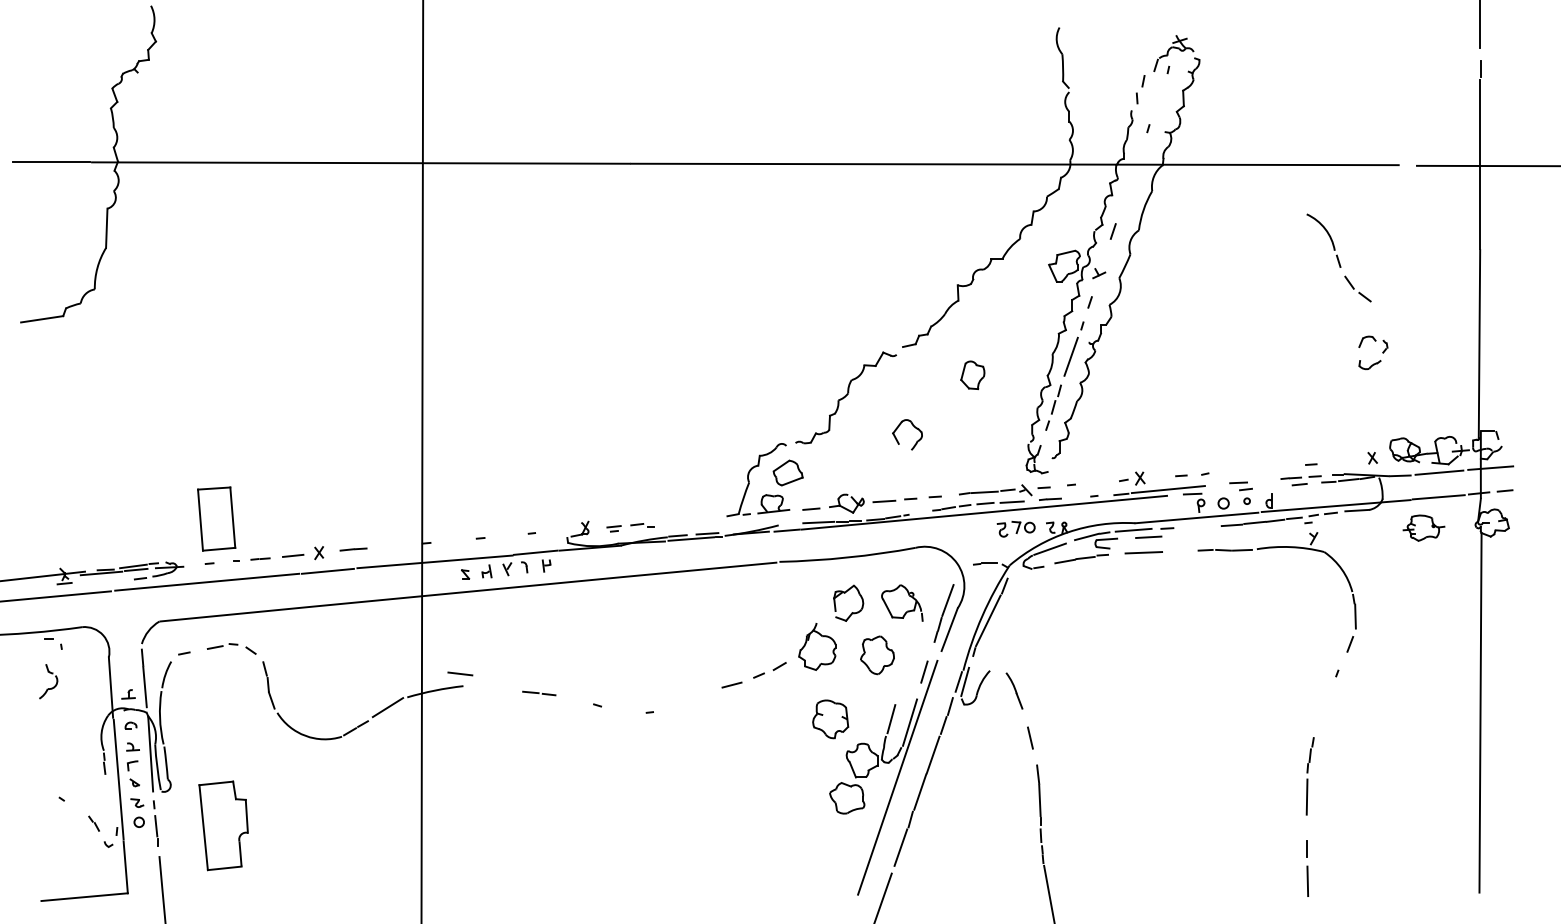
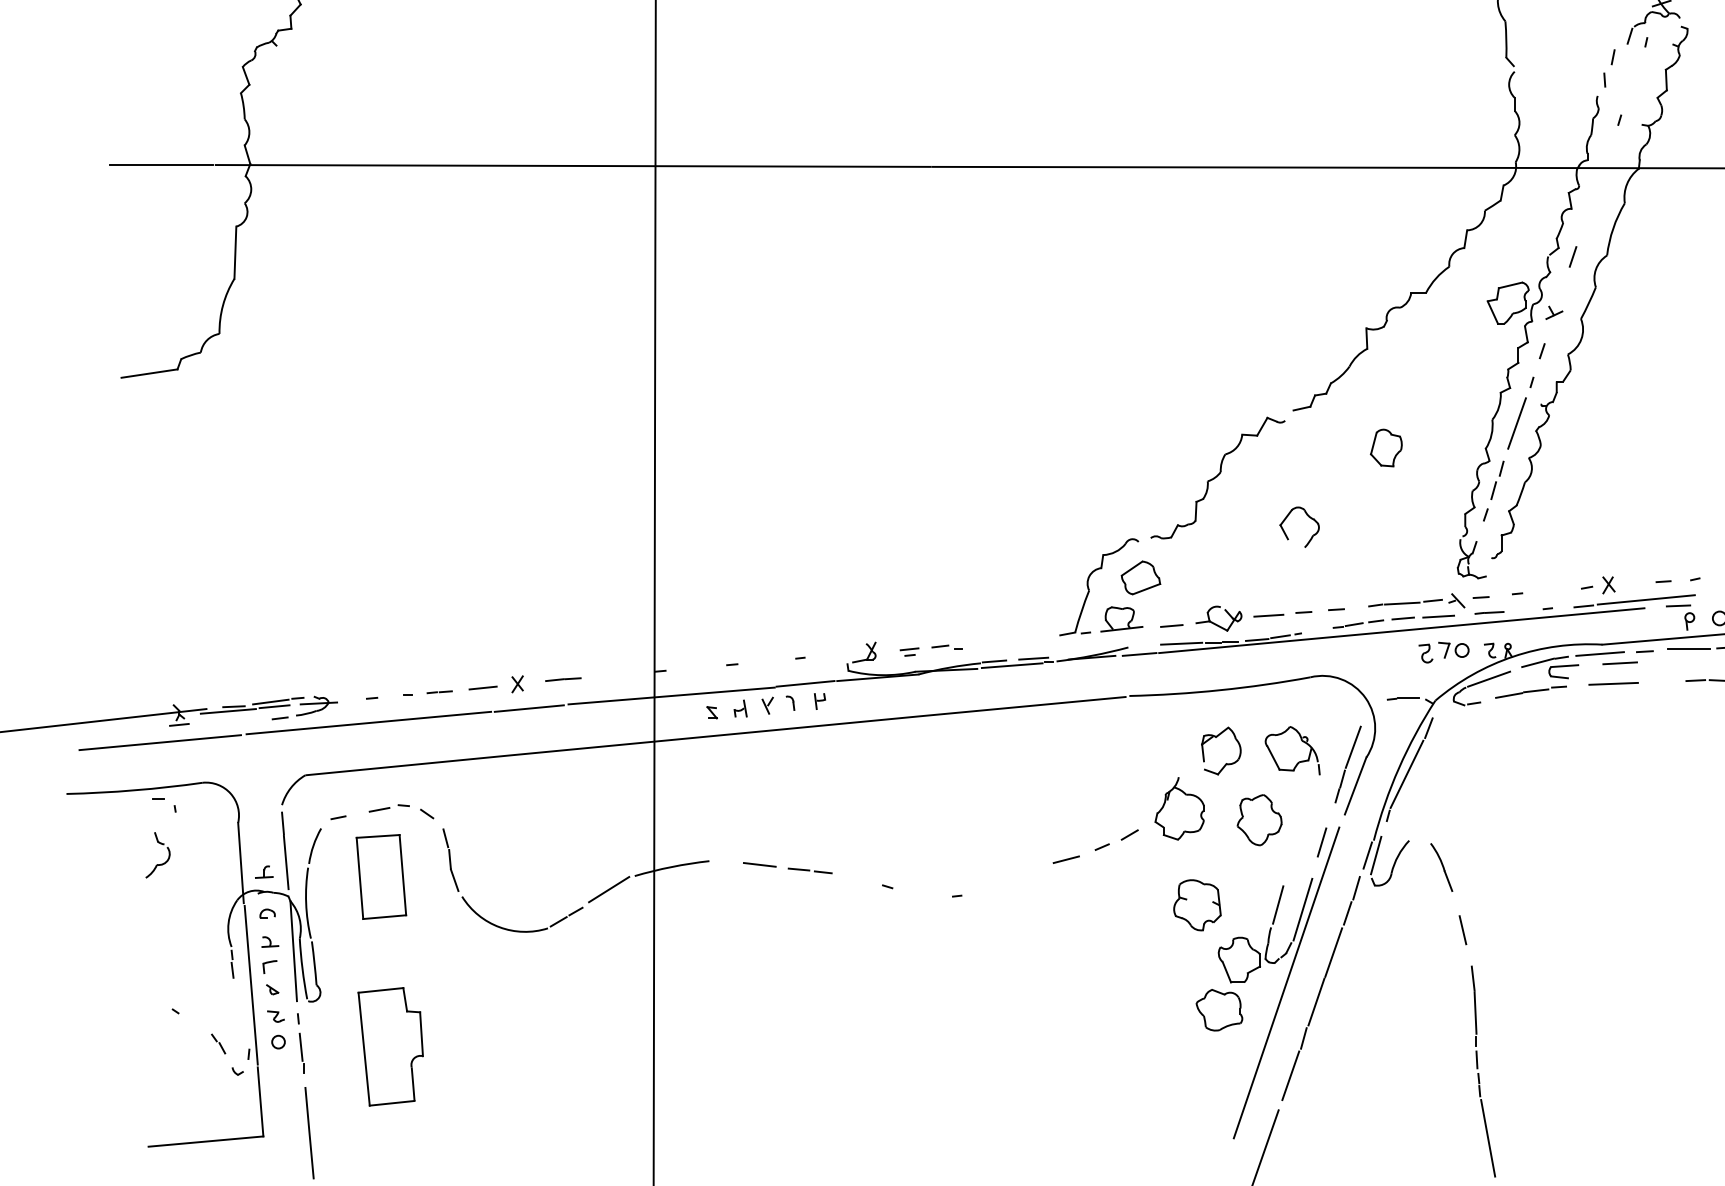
part: (216, 518) -> (381, 876), moved
line: (1200, 526) -> (1688, 648), added
line: (460, 673) -> (759, 864), moved

